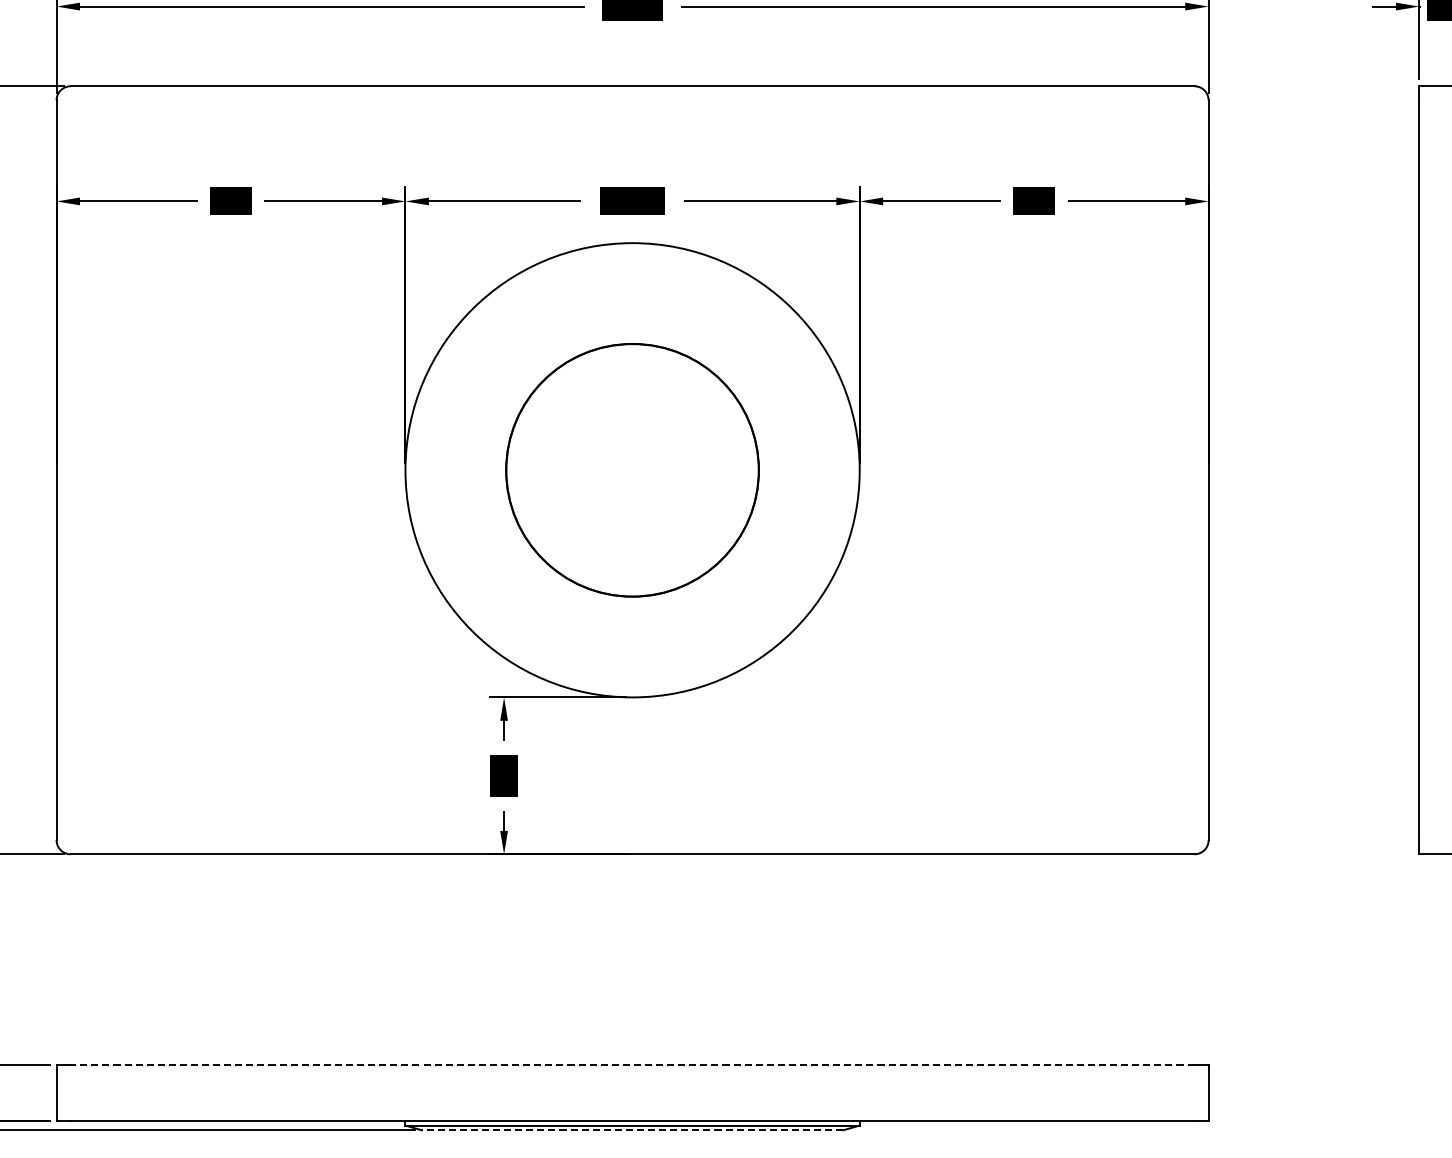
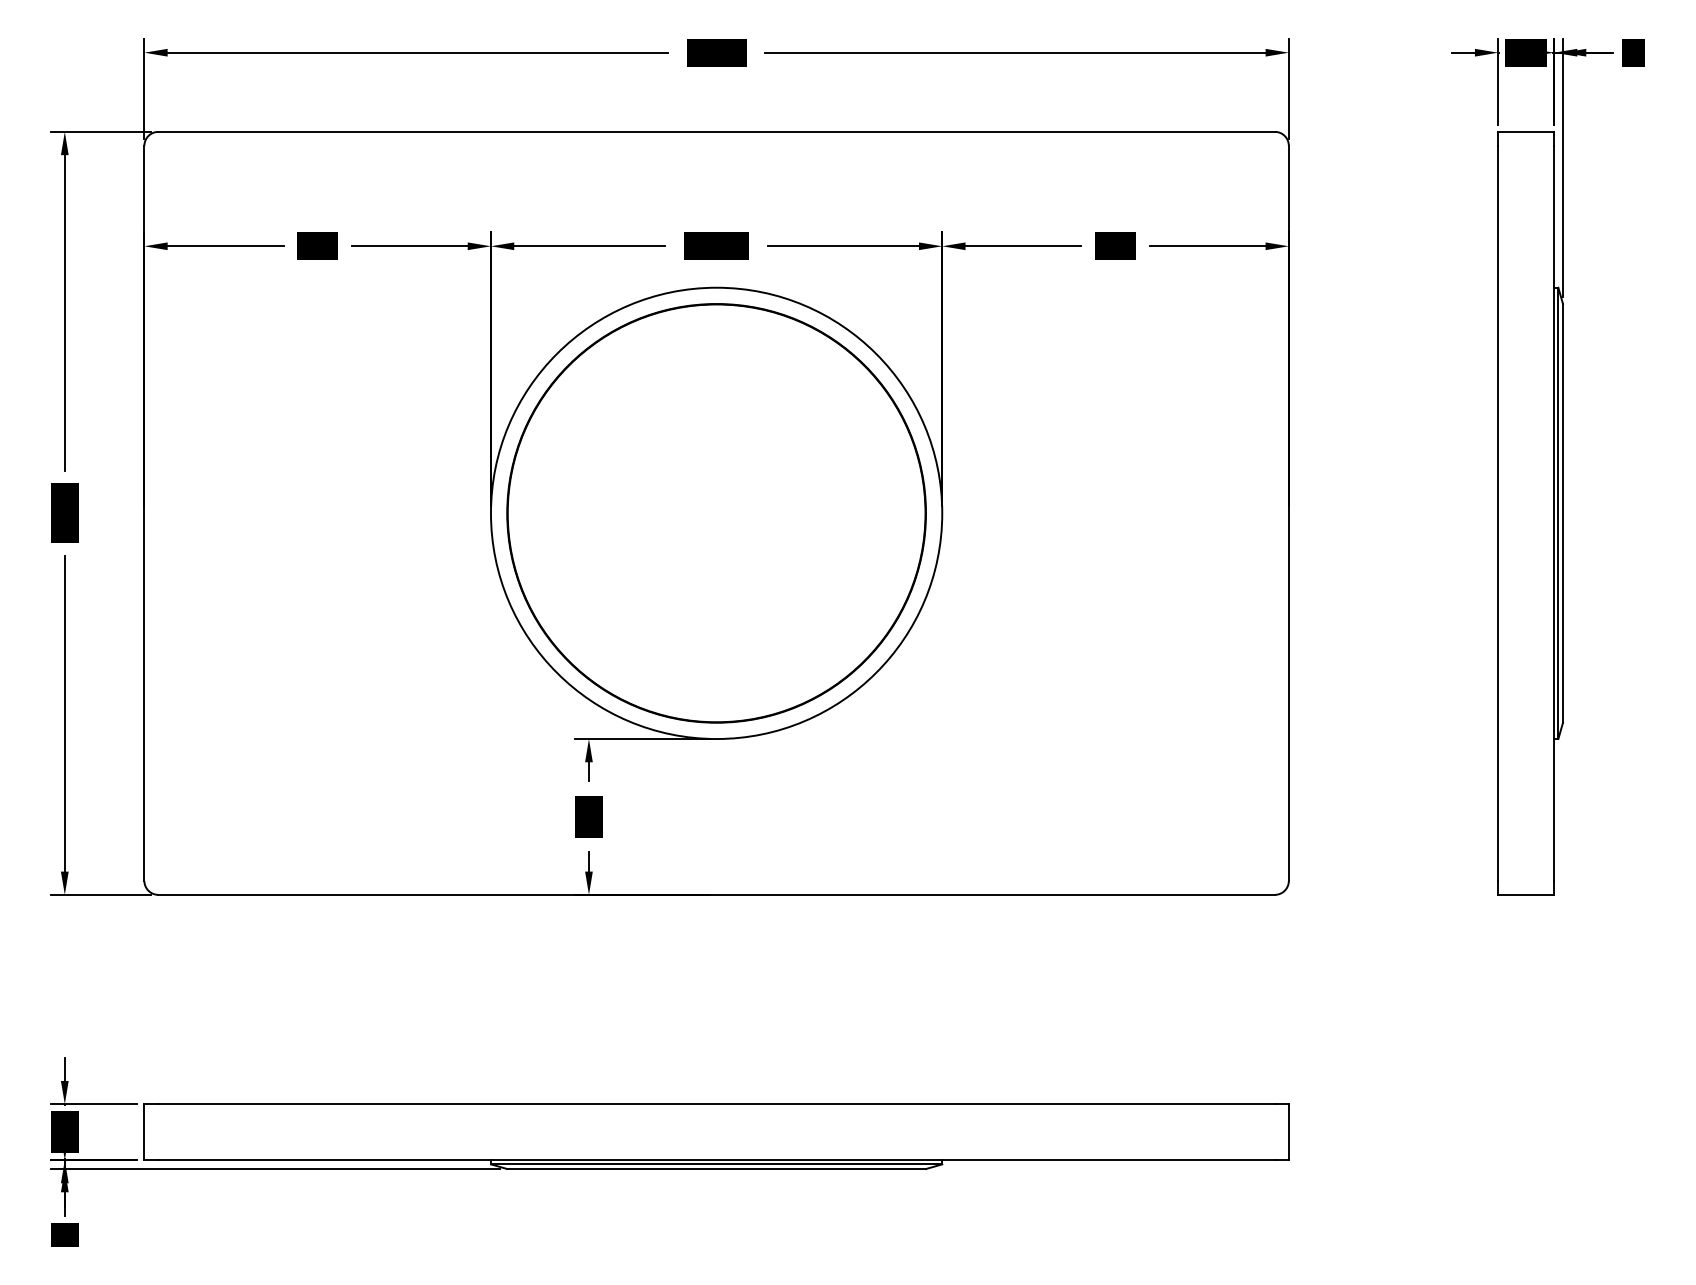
circle: (632, 470) -> (716, 513), size x1.67
line: (632, 1065) -> (716, 1104), dashed -> solid
line: (632, 1130) -> (716, 1169), dashed -> solid

